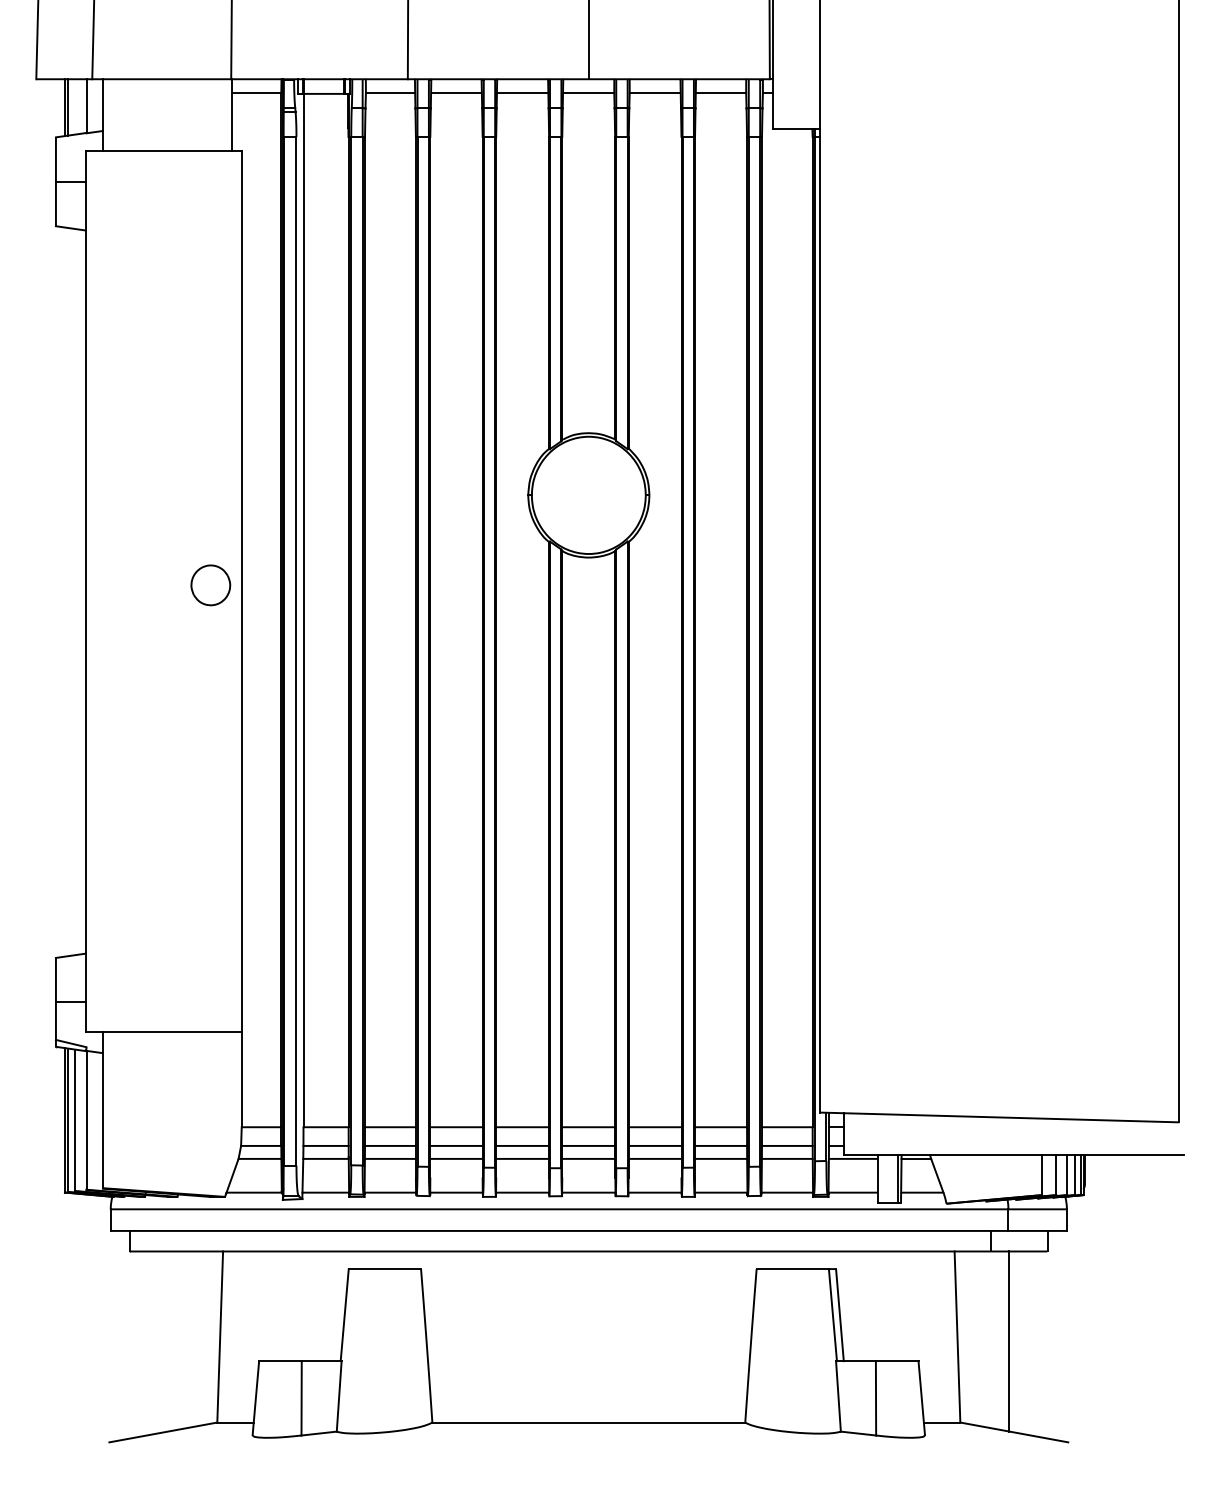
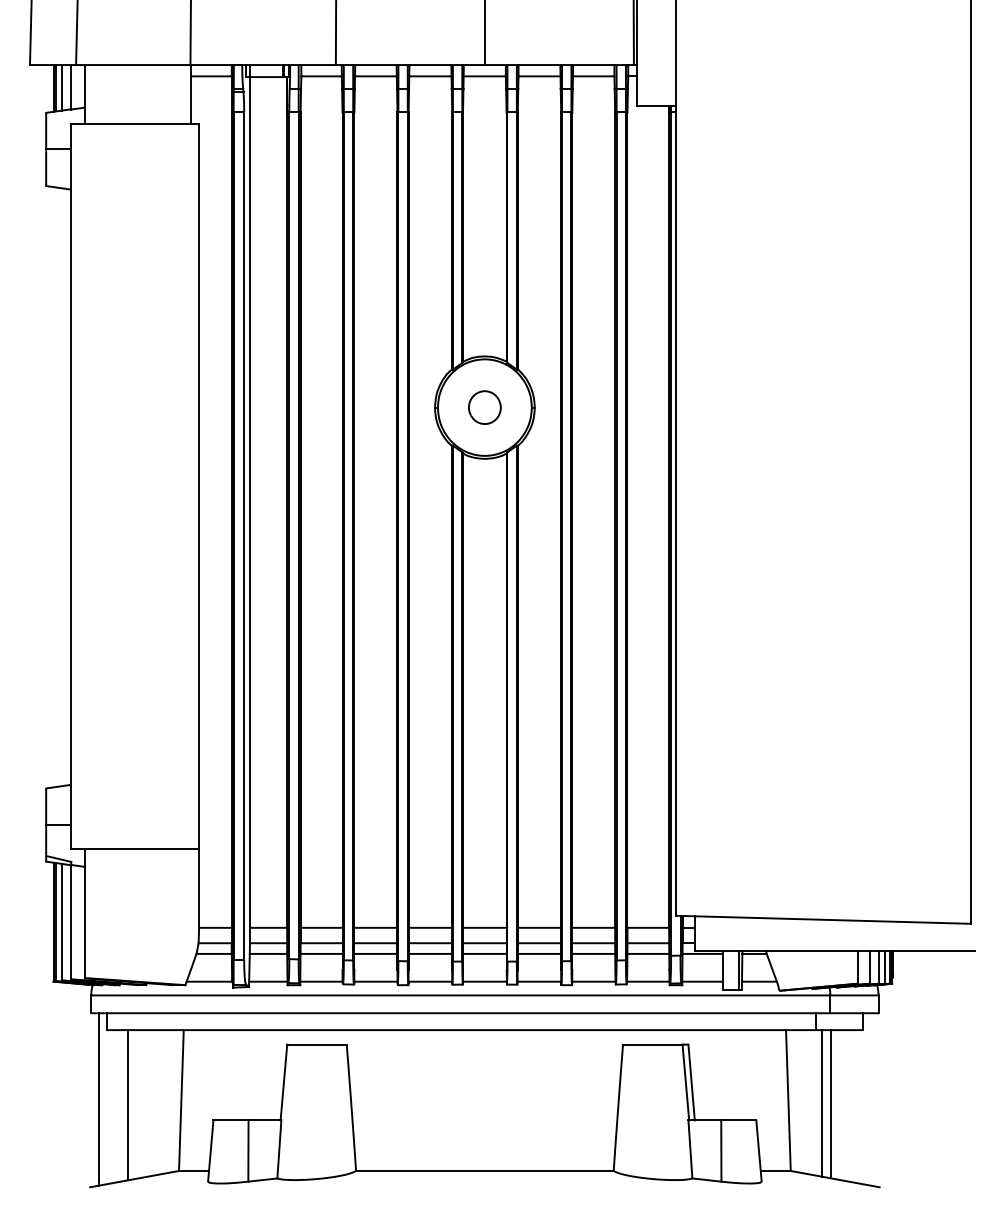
line: (75, 106) -> (62, 87), added
part: (210, 585) -> (484, 407), moved
line: (119, 1335) -> (98, 1099), added
line: (998, 1340) -> (822, 1103), added
line: (154, 1342) -> (127, 1105), added

